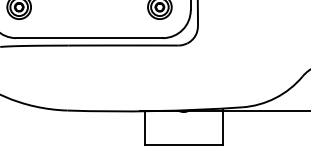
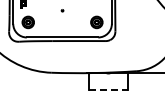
line: (183, 144) -> (108, 89), solid -> dashed

